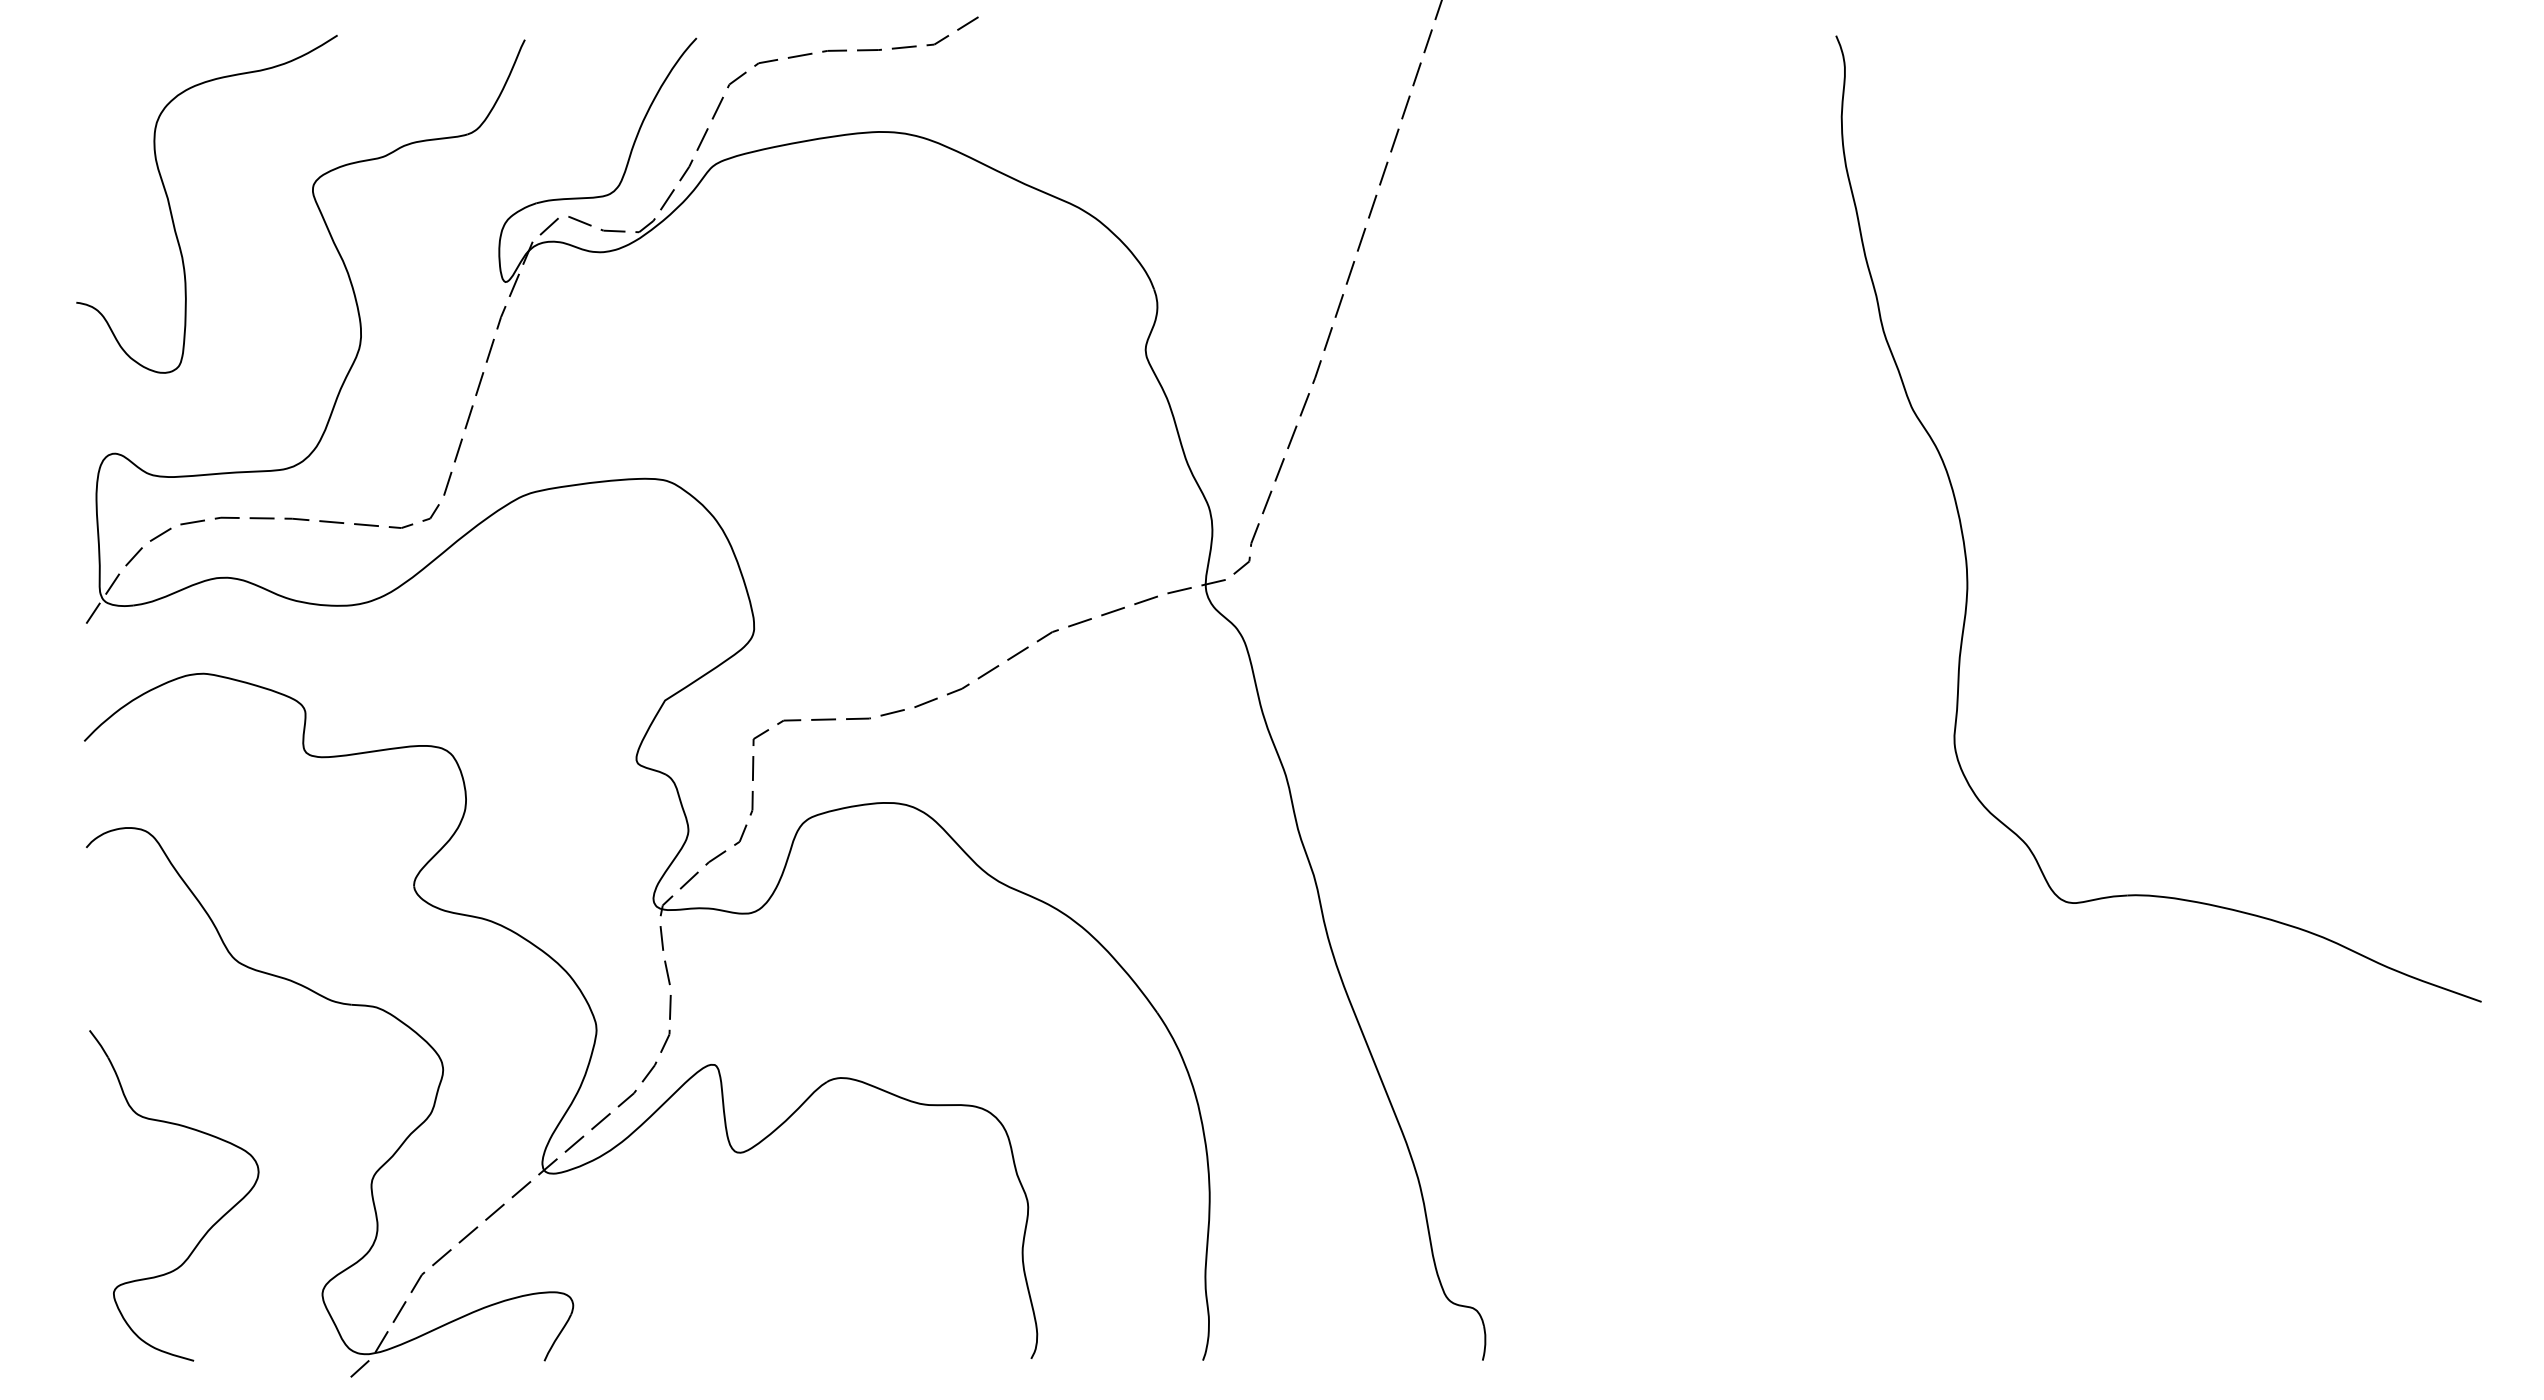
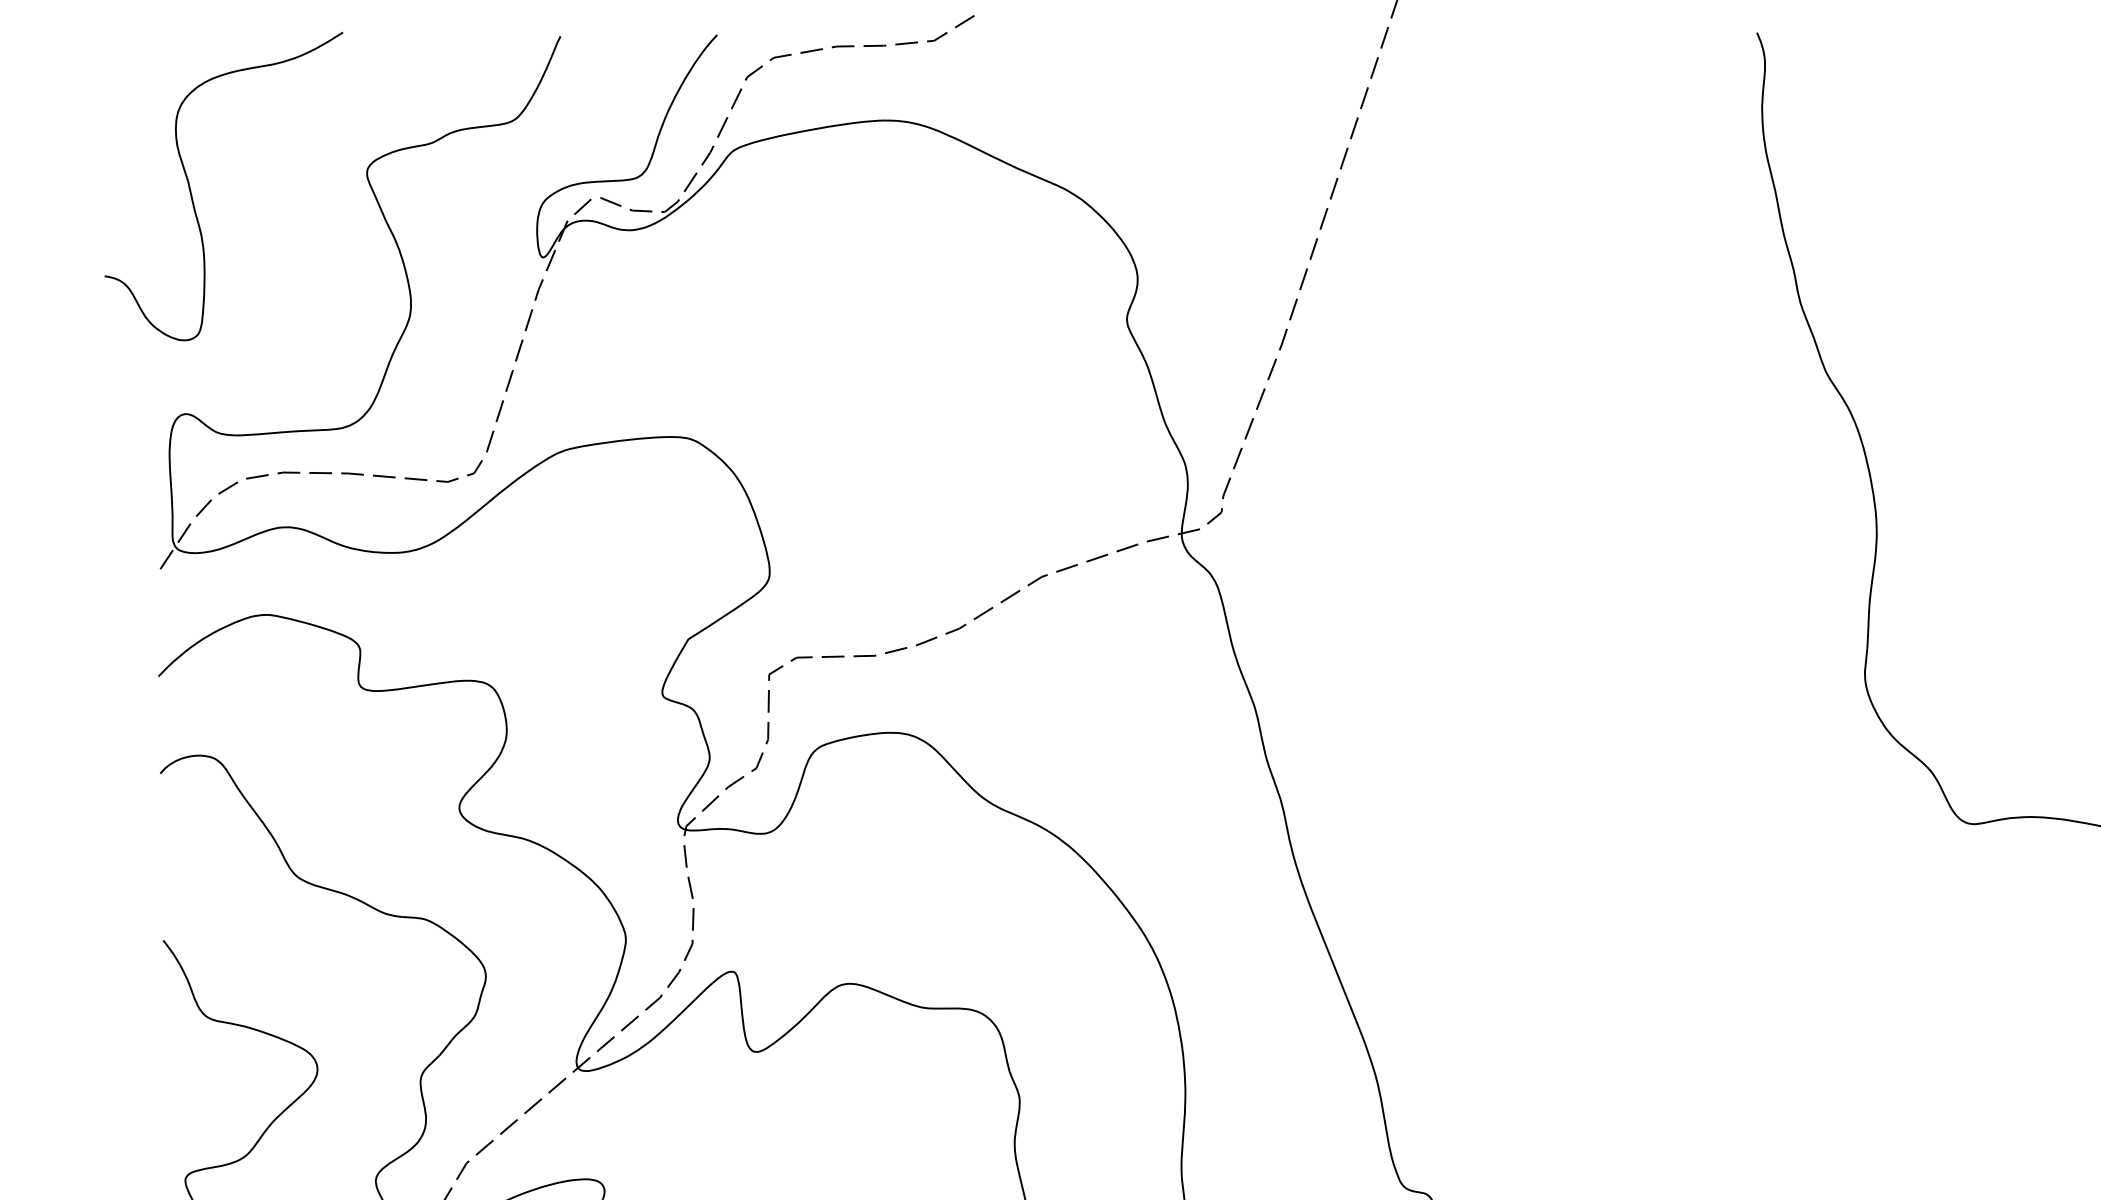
curve: (172, 213) -> (192, 194), moved

